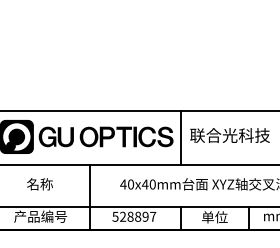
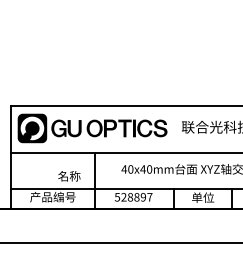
line: (180, 137) -> (173, 128), removed
text: (40, 184) -> (69, 176), moved

